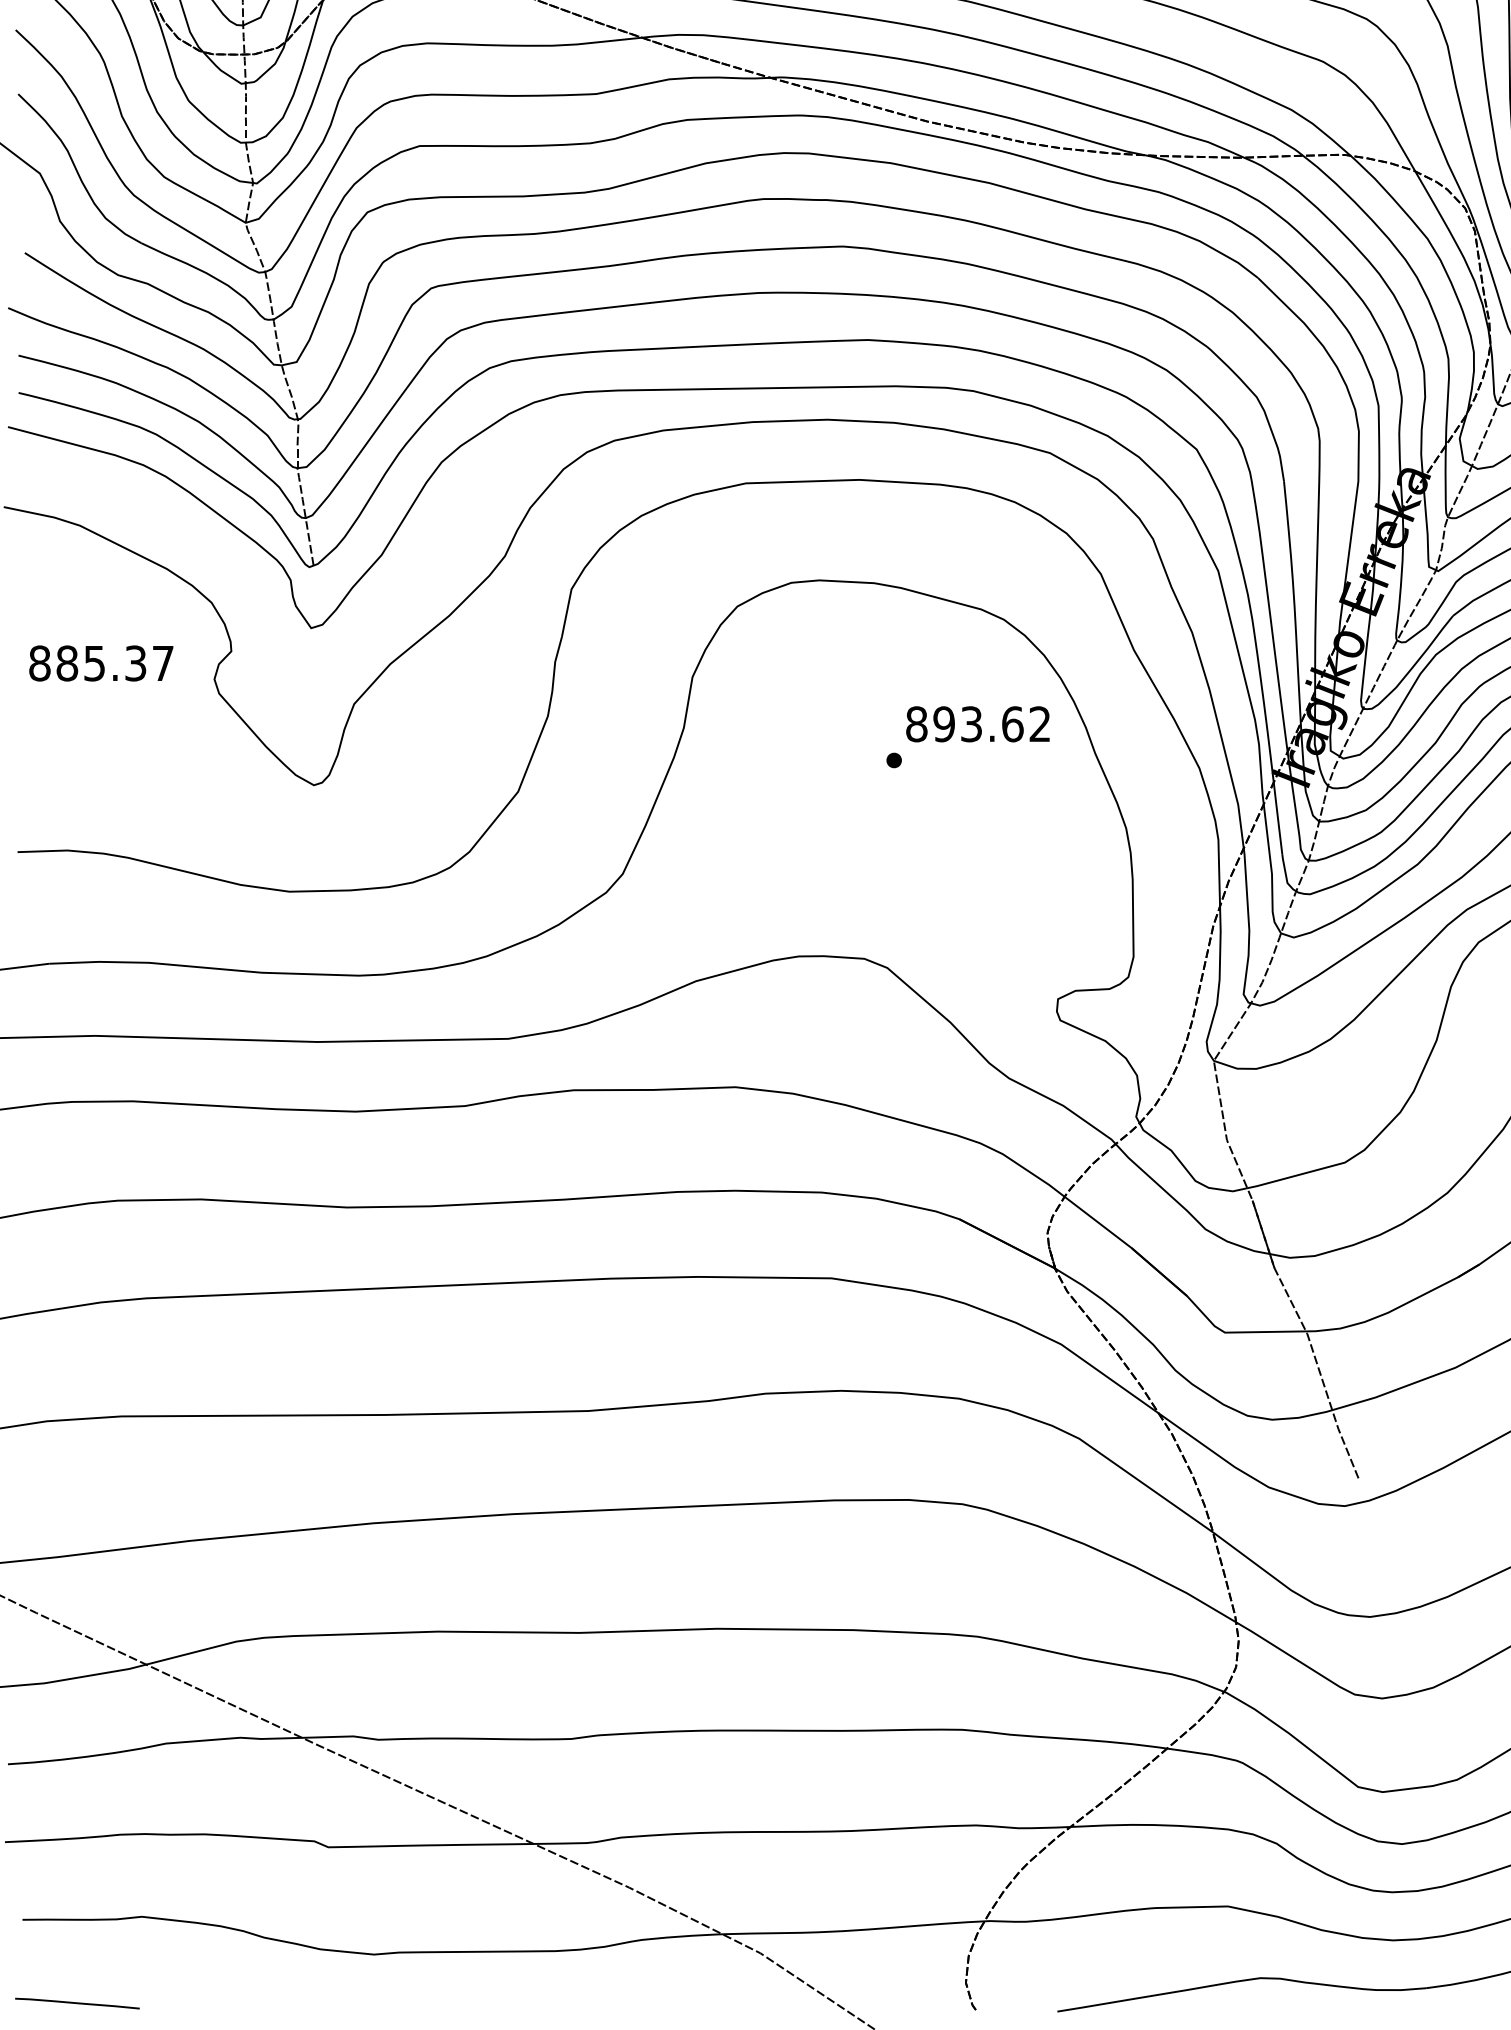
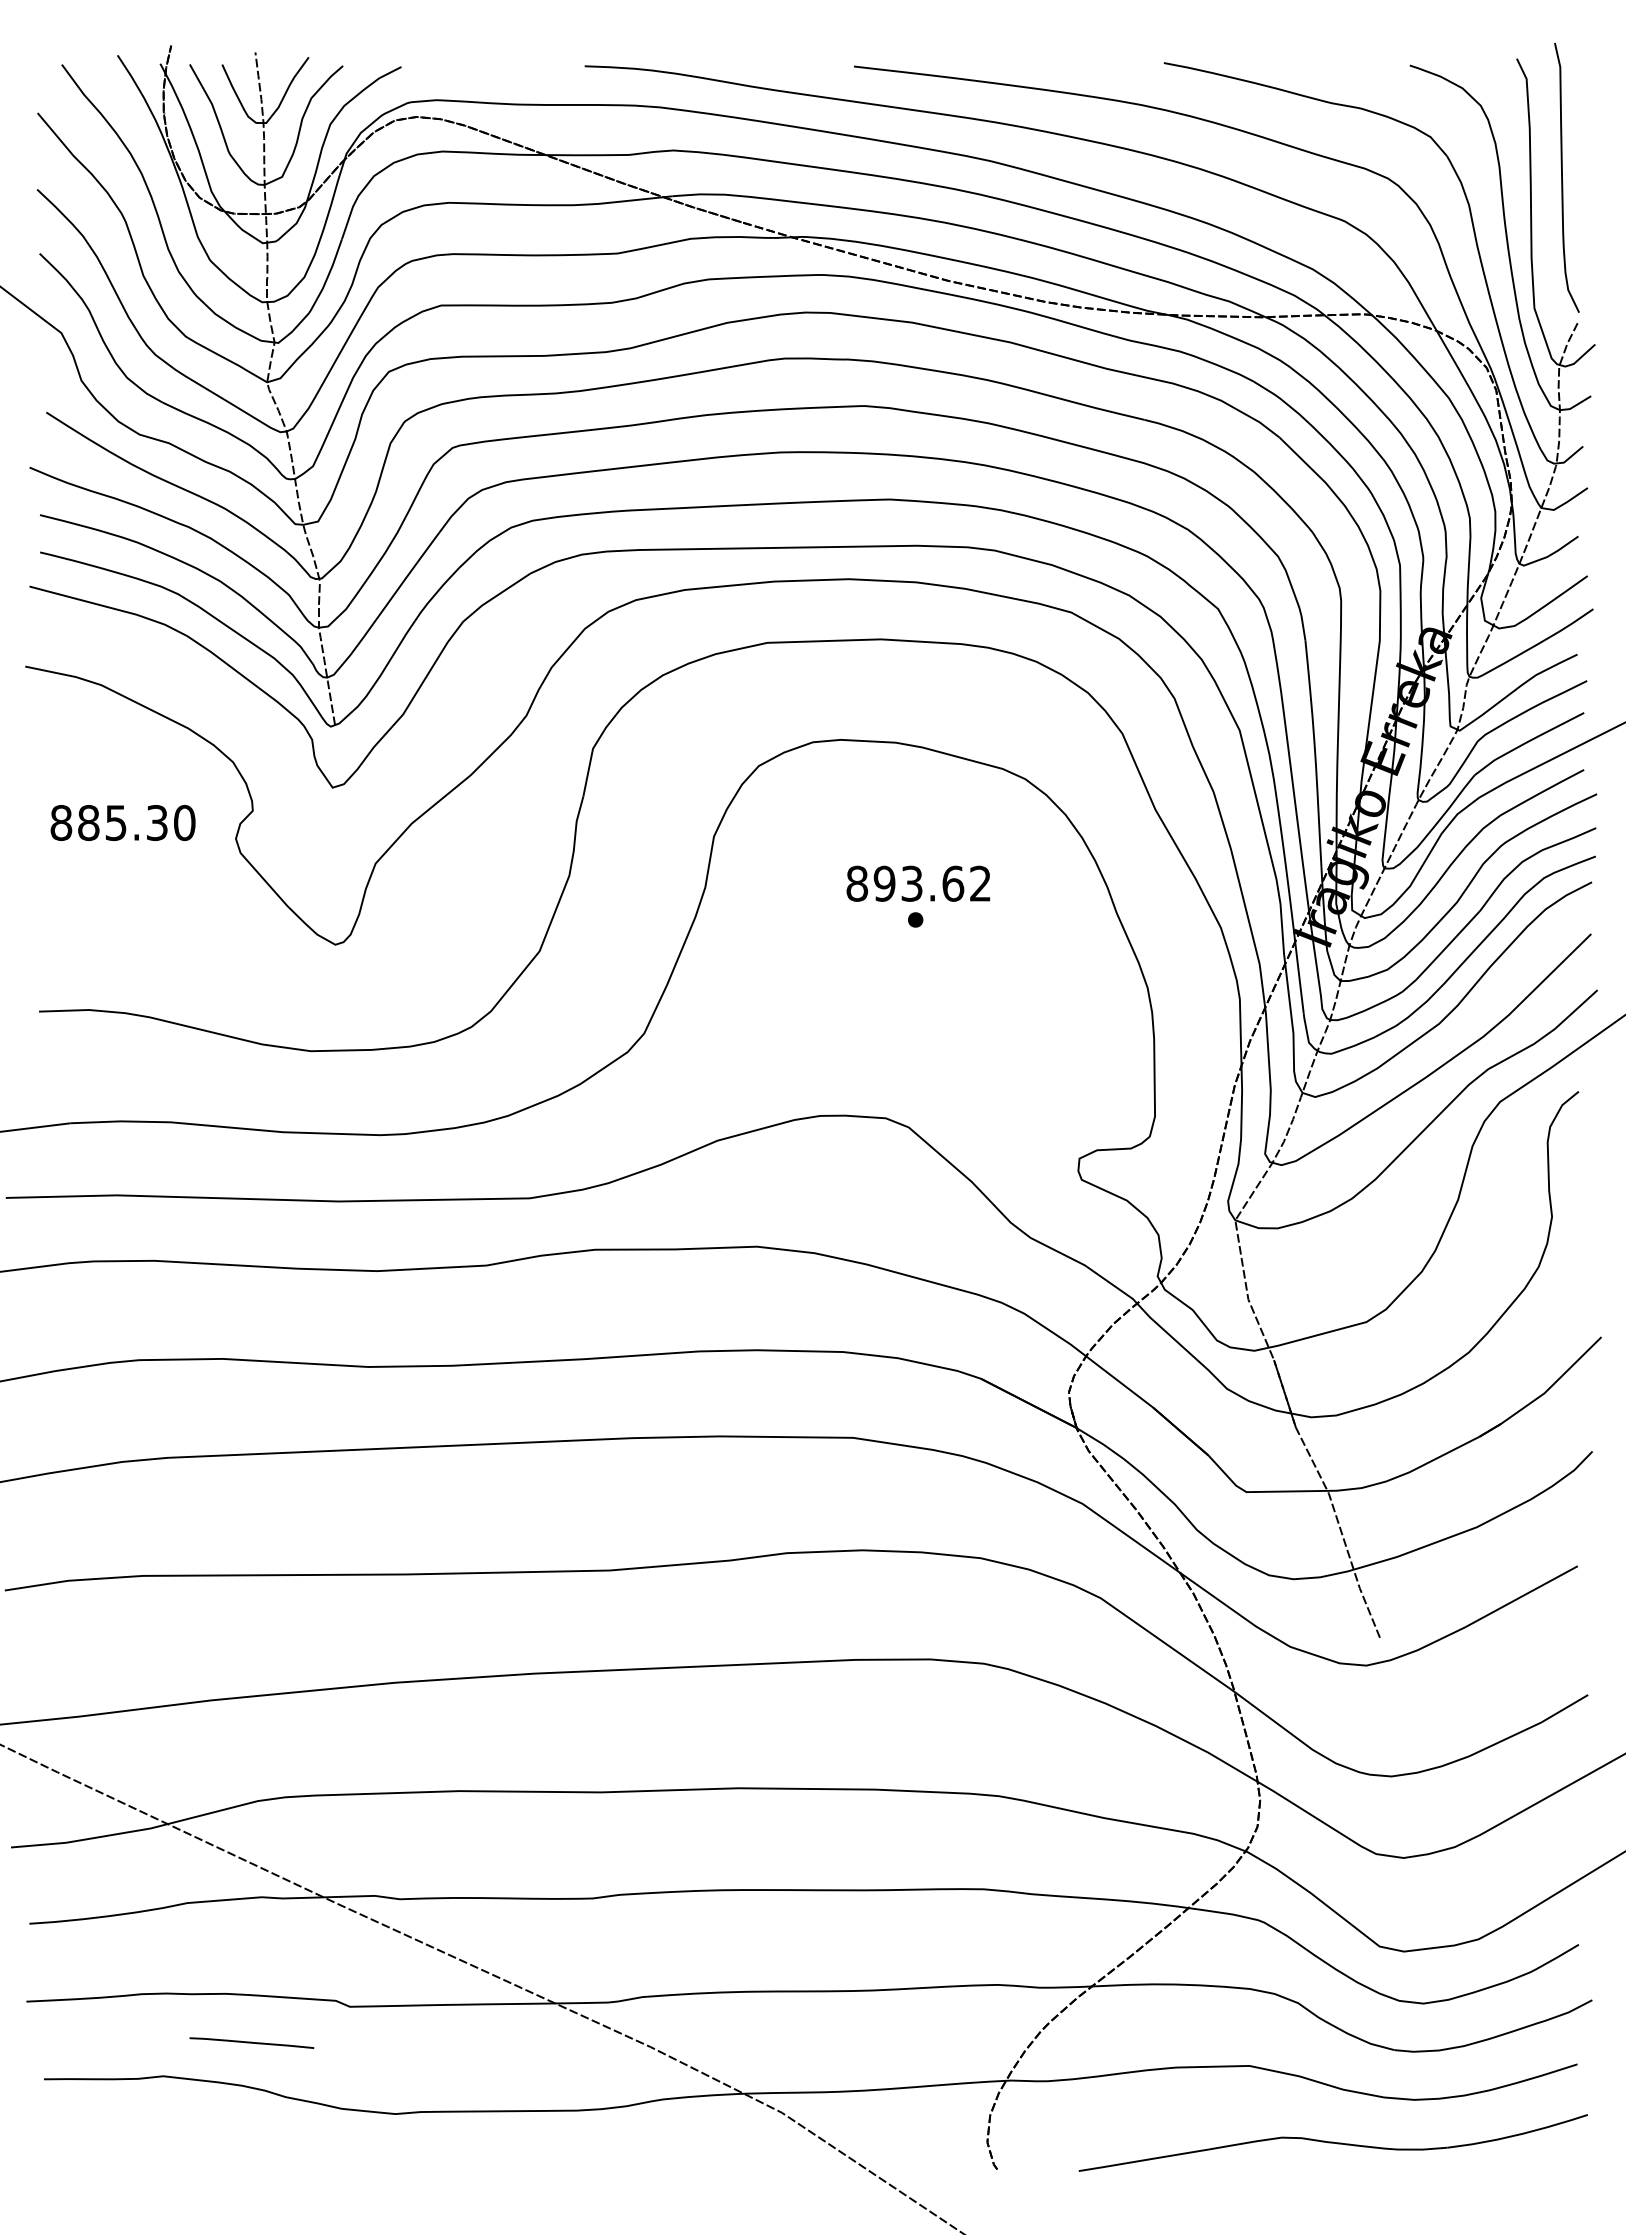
text: (163, 664) -> (184, 823), 885.37 -> 885.30
text: (978, 724) -> (918, 883), moved
line: (77, 2003) -> (251, 2042), moved

